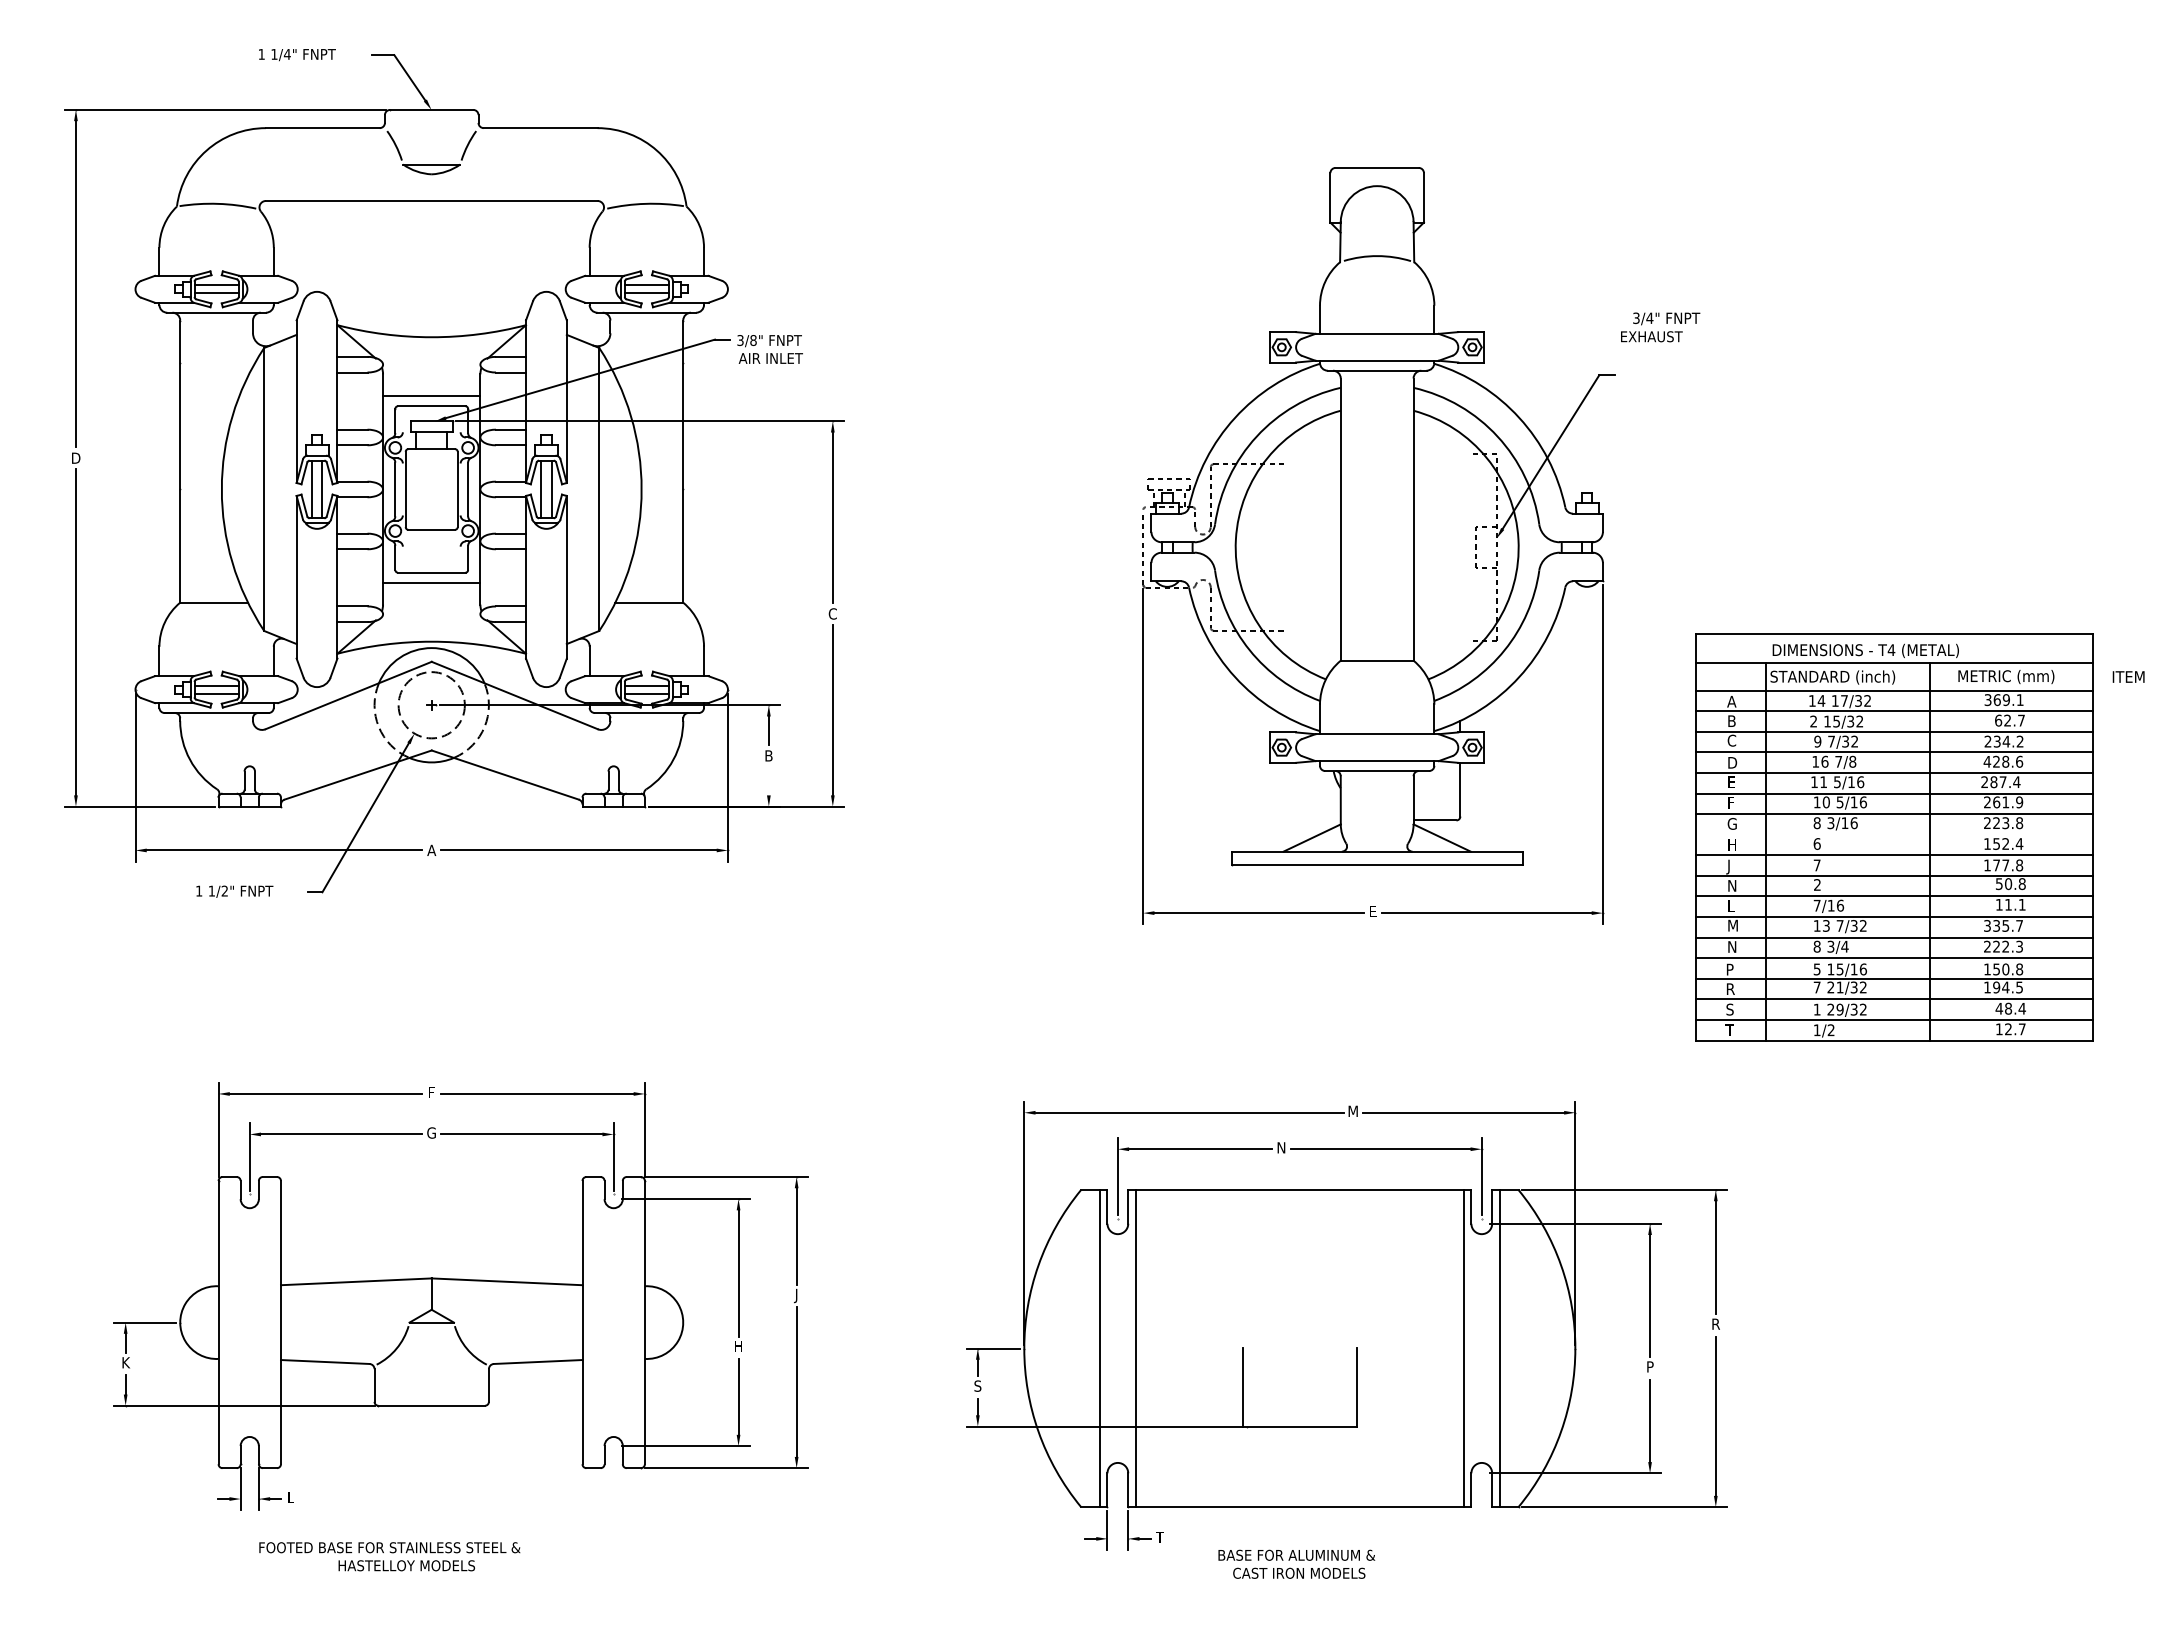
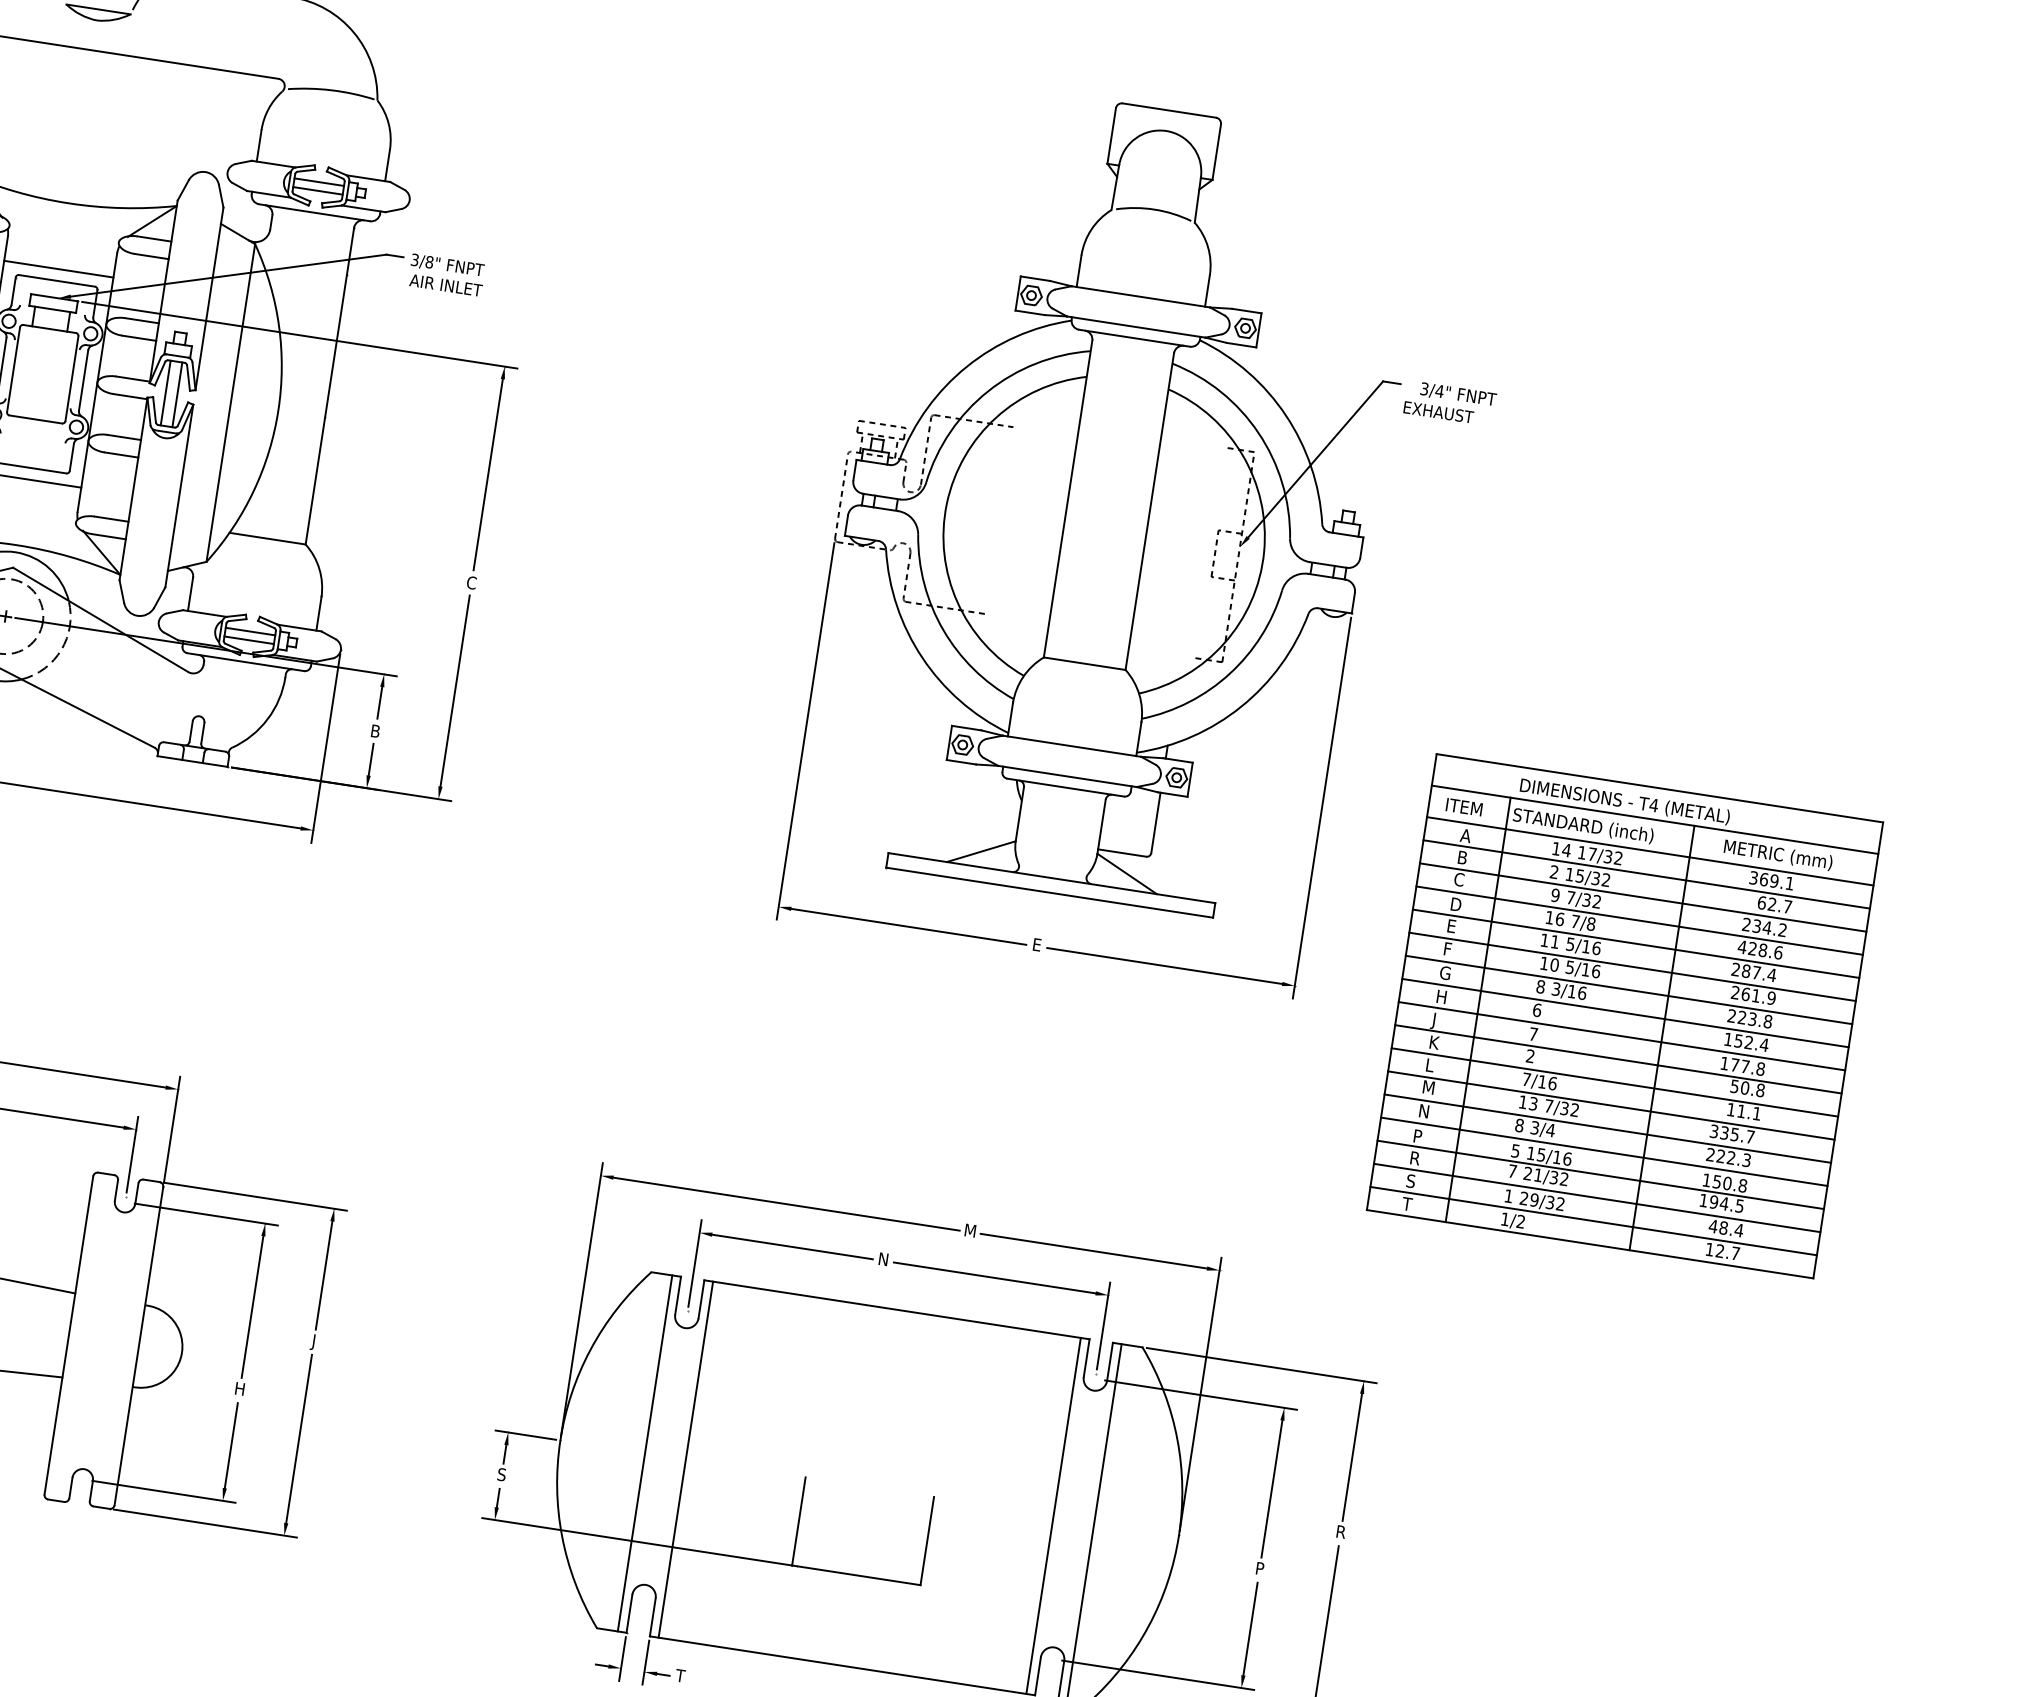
part: (1378, 545) -> (1105, 534), moved
text: (2128, 676) -> (1464, 806), moved
line: (768, 781) -> (370, 759), added
line: (1894, 834) -> (1625, 1012), added
text: (1732, 885) -> (1435, 1042), N -> K

